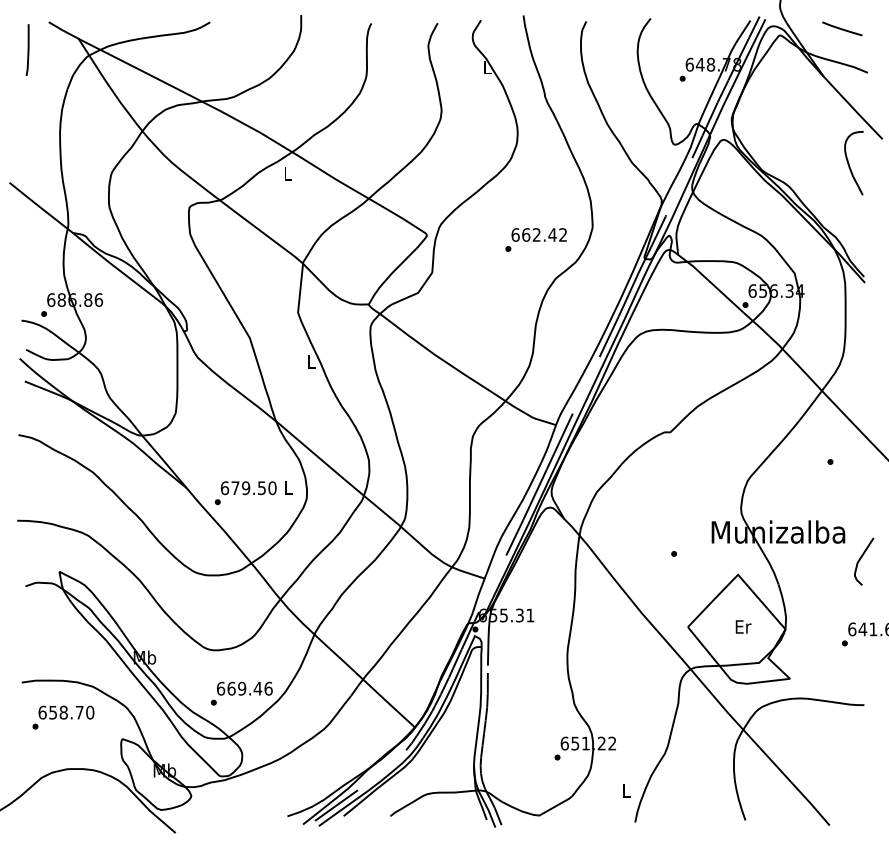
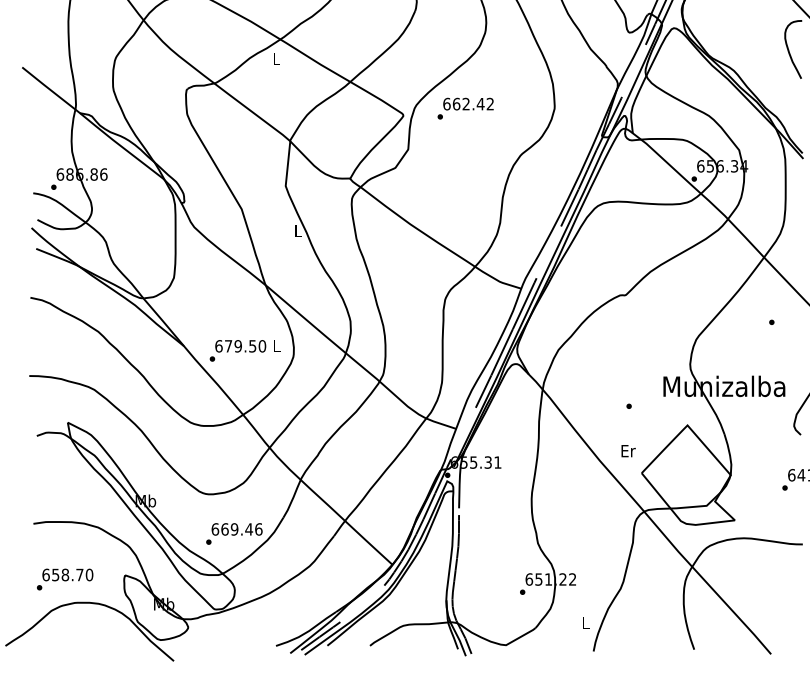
text: (535, 239) -> (465, 108), moved
text: (743, 626) -> (628, 450), moved
text: (63, 717) -> (65, 579), moved

